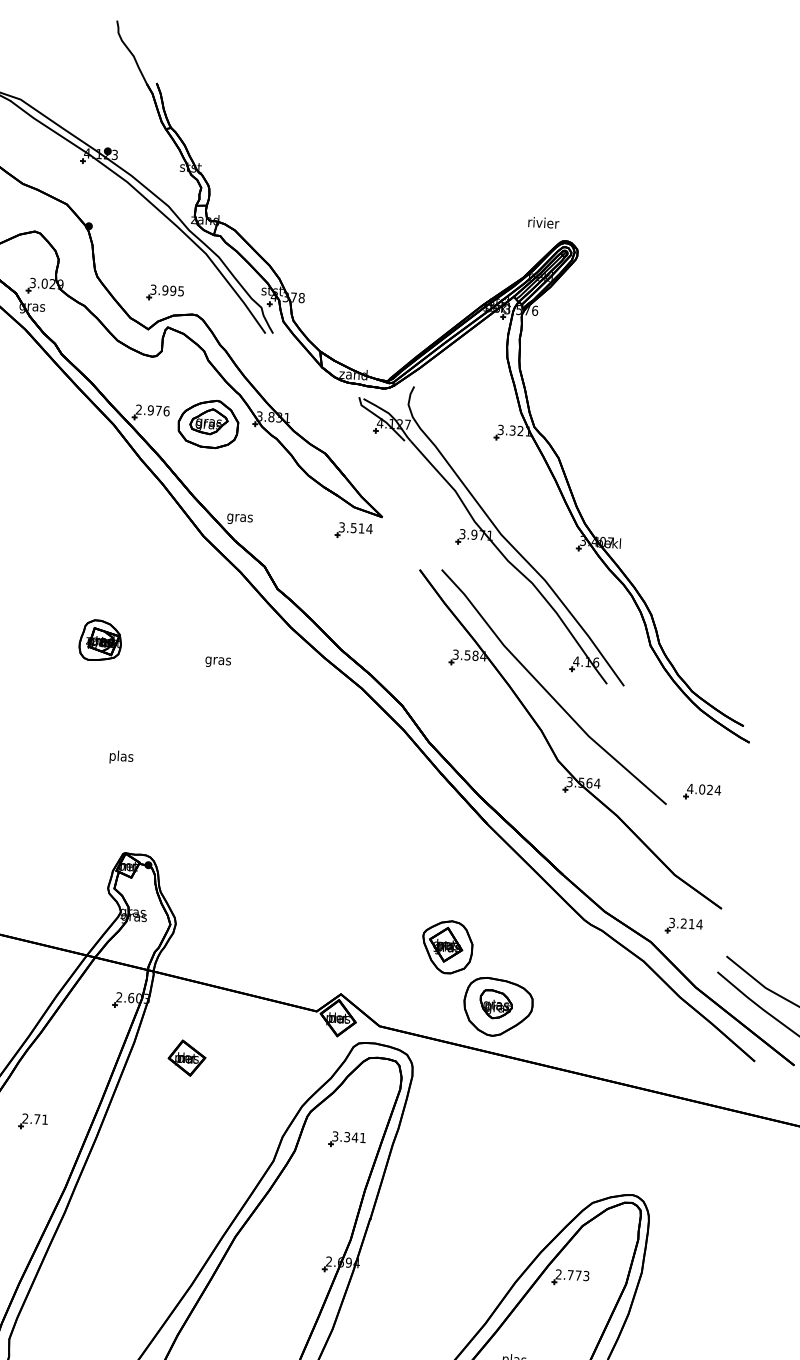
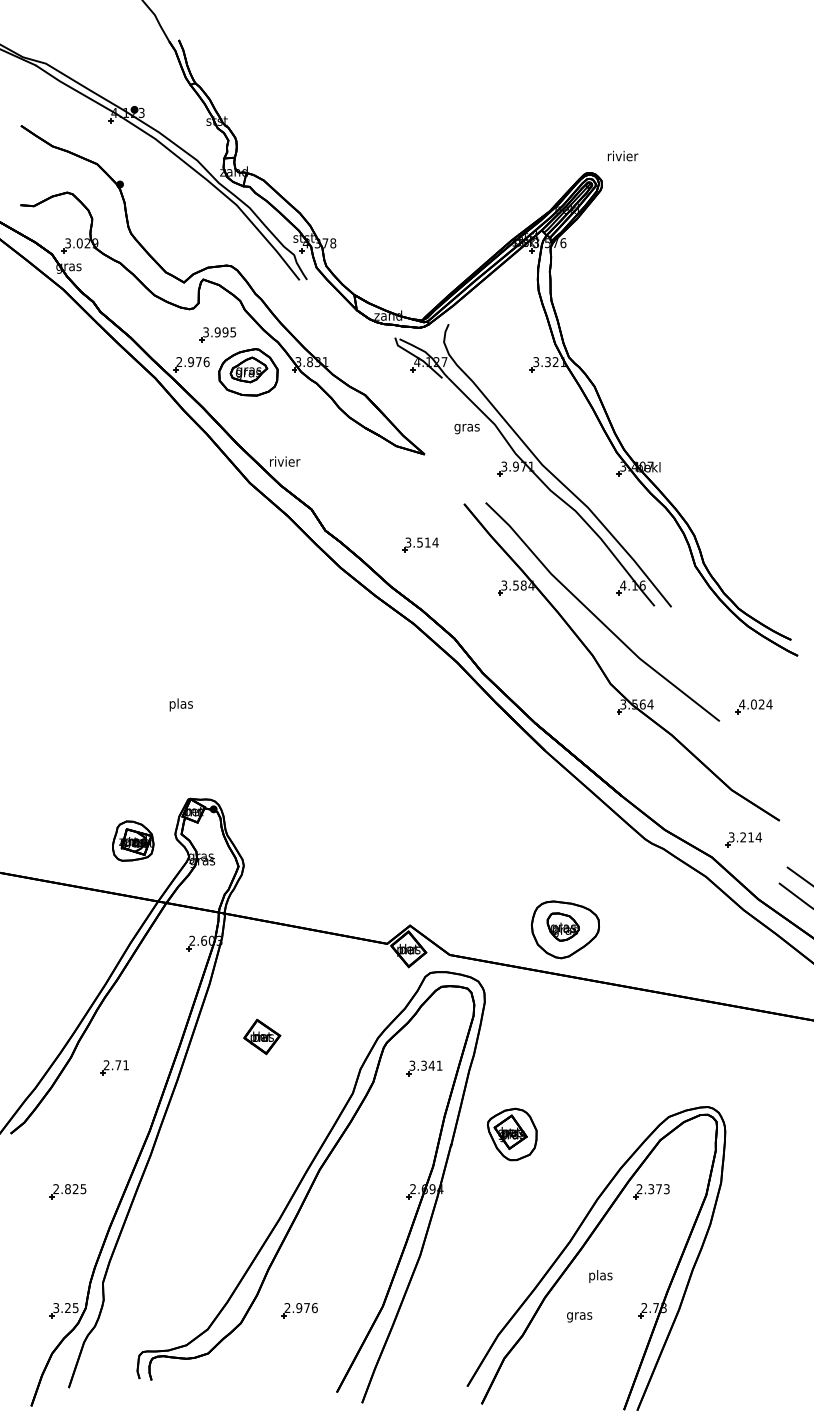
text: (543, 222) -> (622, 155), moved
part: (164, 292) -> (217, 334), moved
text: (240, 517) -> (285, 462), gras -> rivier
part: (354, 529) -> (420, 544), moved
part: (100, 639) -> (133, 840), moved
text: (217, 662) -> (466, 429), moved
part: (447, 947) -> (512, 1134), moved
part: (187, 1057) -> (262, 1036), moved
text: (570, 1275) -> (651, 1189), 2.773 -> 2.373

